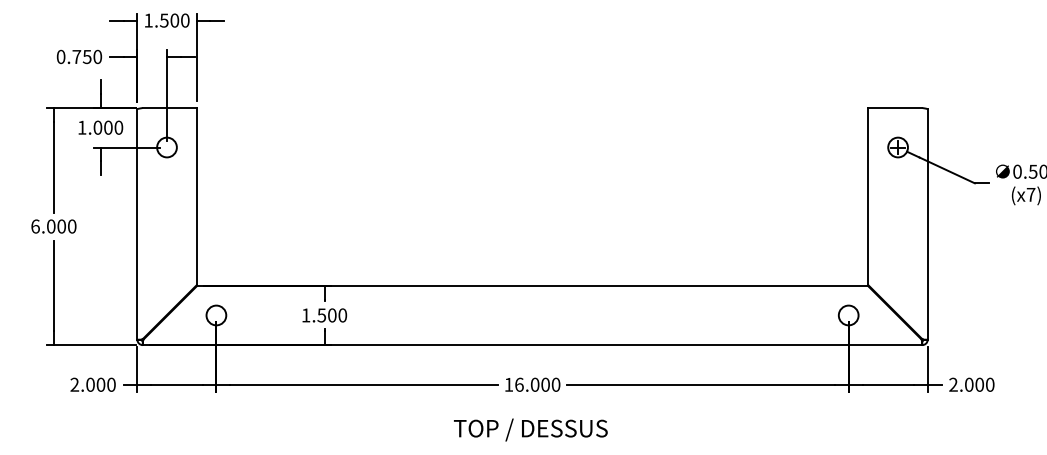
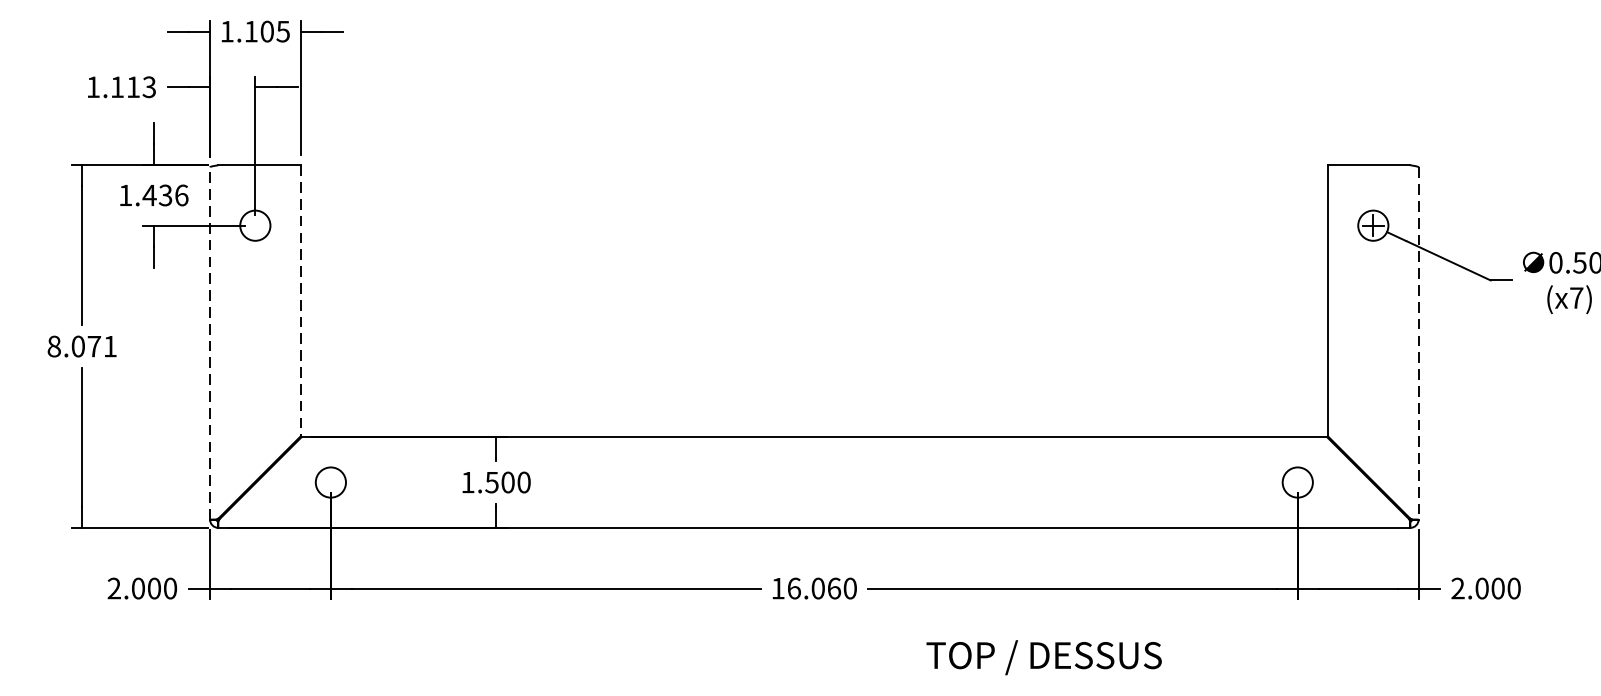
text: (174, 20) -> (266, 31), 1.500 -> 1.105
text: (79, 56) -> (121, 86), 0.750 -> 1.113
text: (108, 127) -> (165, 195), 1.000 -> 1.436
line: (196, 196) -> (300, 300), solid -> dashed
line: (137, 224) -> (210, 343), solid -> dashed
line: (927, 225) -> (1418, 344), solid -> dashed
text: (53, 226) -> (81, 346), 6.000 -> 8.071
text: (545, 384) -> (834, 588), 16.000 -> 16.060
text: (530, 429) -> (1043, 656), moved

